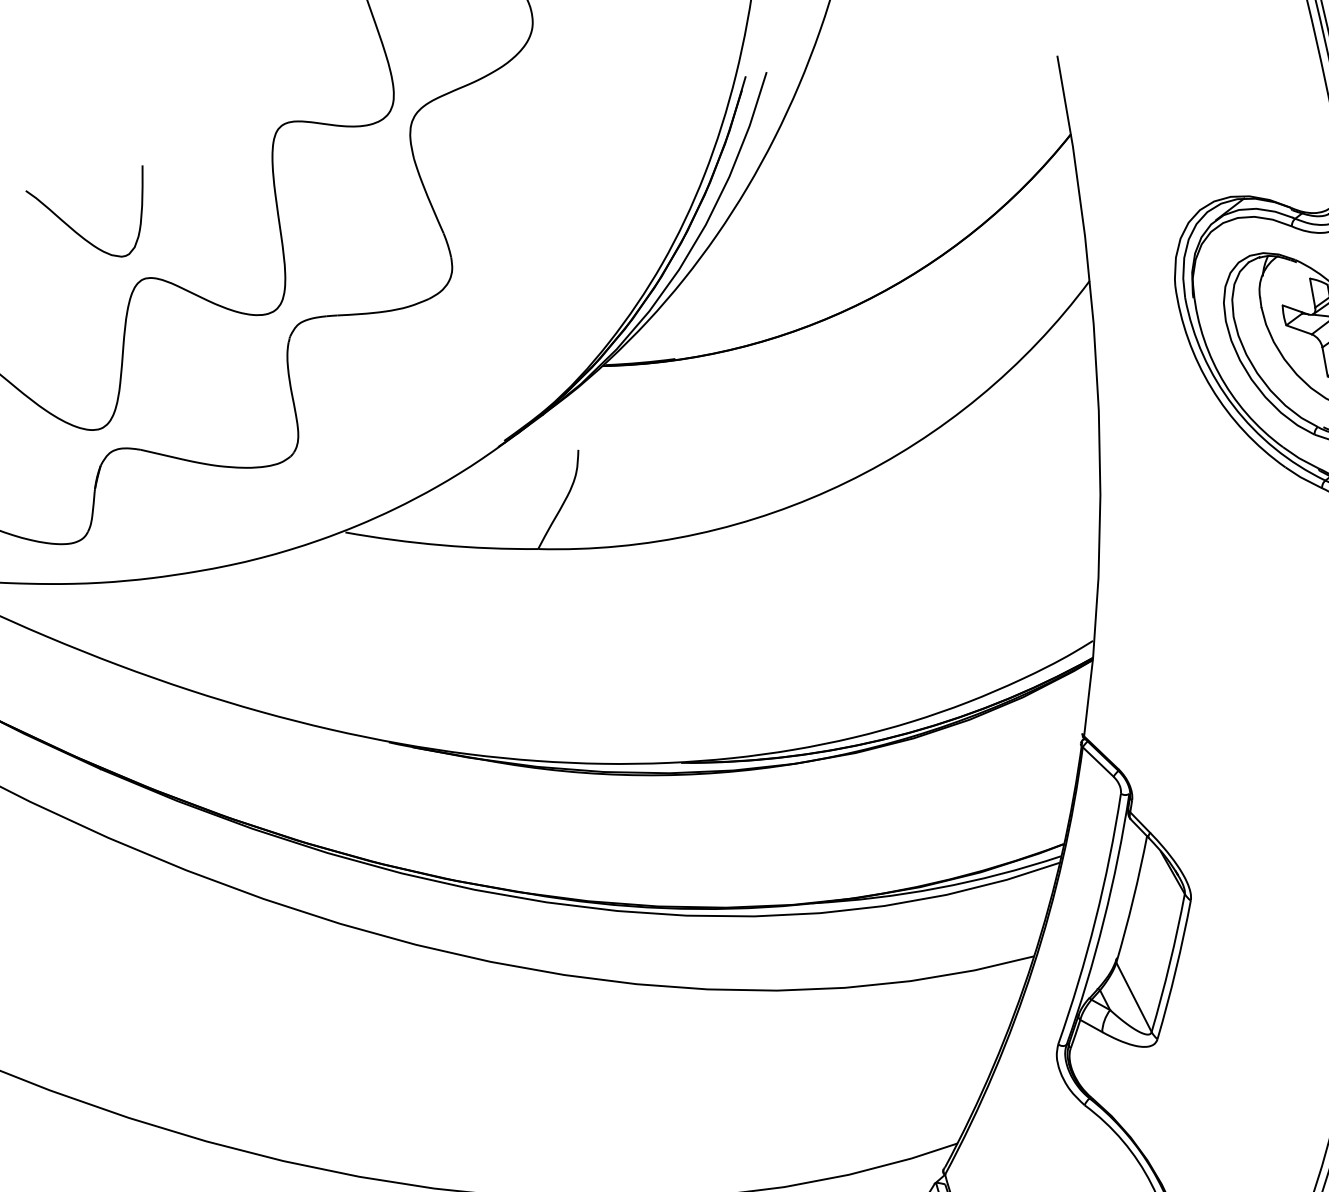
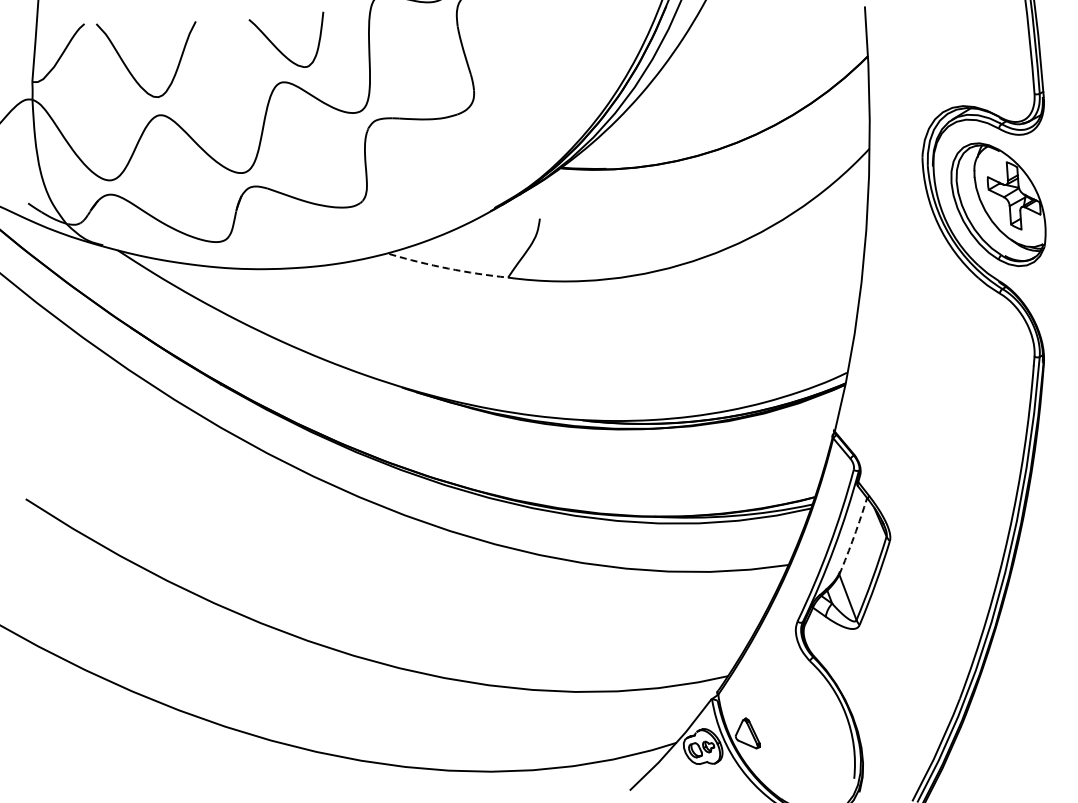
curve: (75, 230) -> (277, 47), moved
arc: (441, 545) -> (448, 268), solid -> dashed
arc: (1133, 899) -> (854, 536), solid -> dashed

